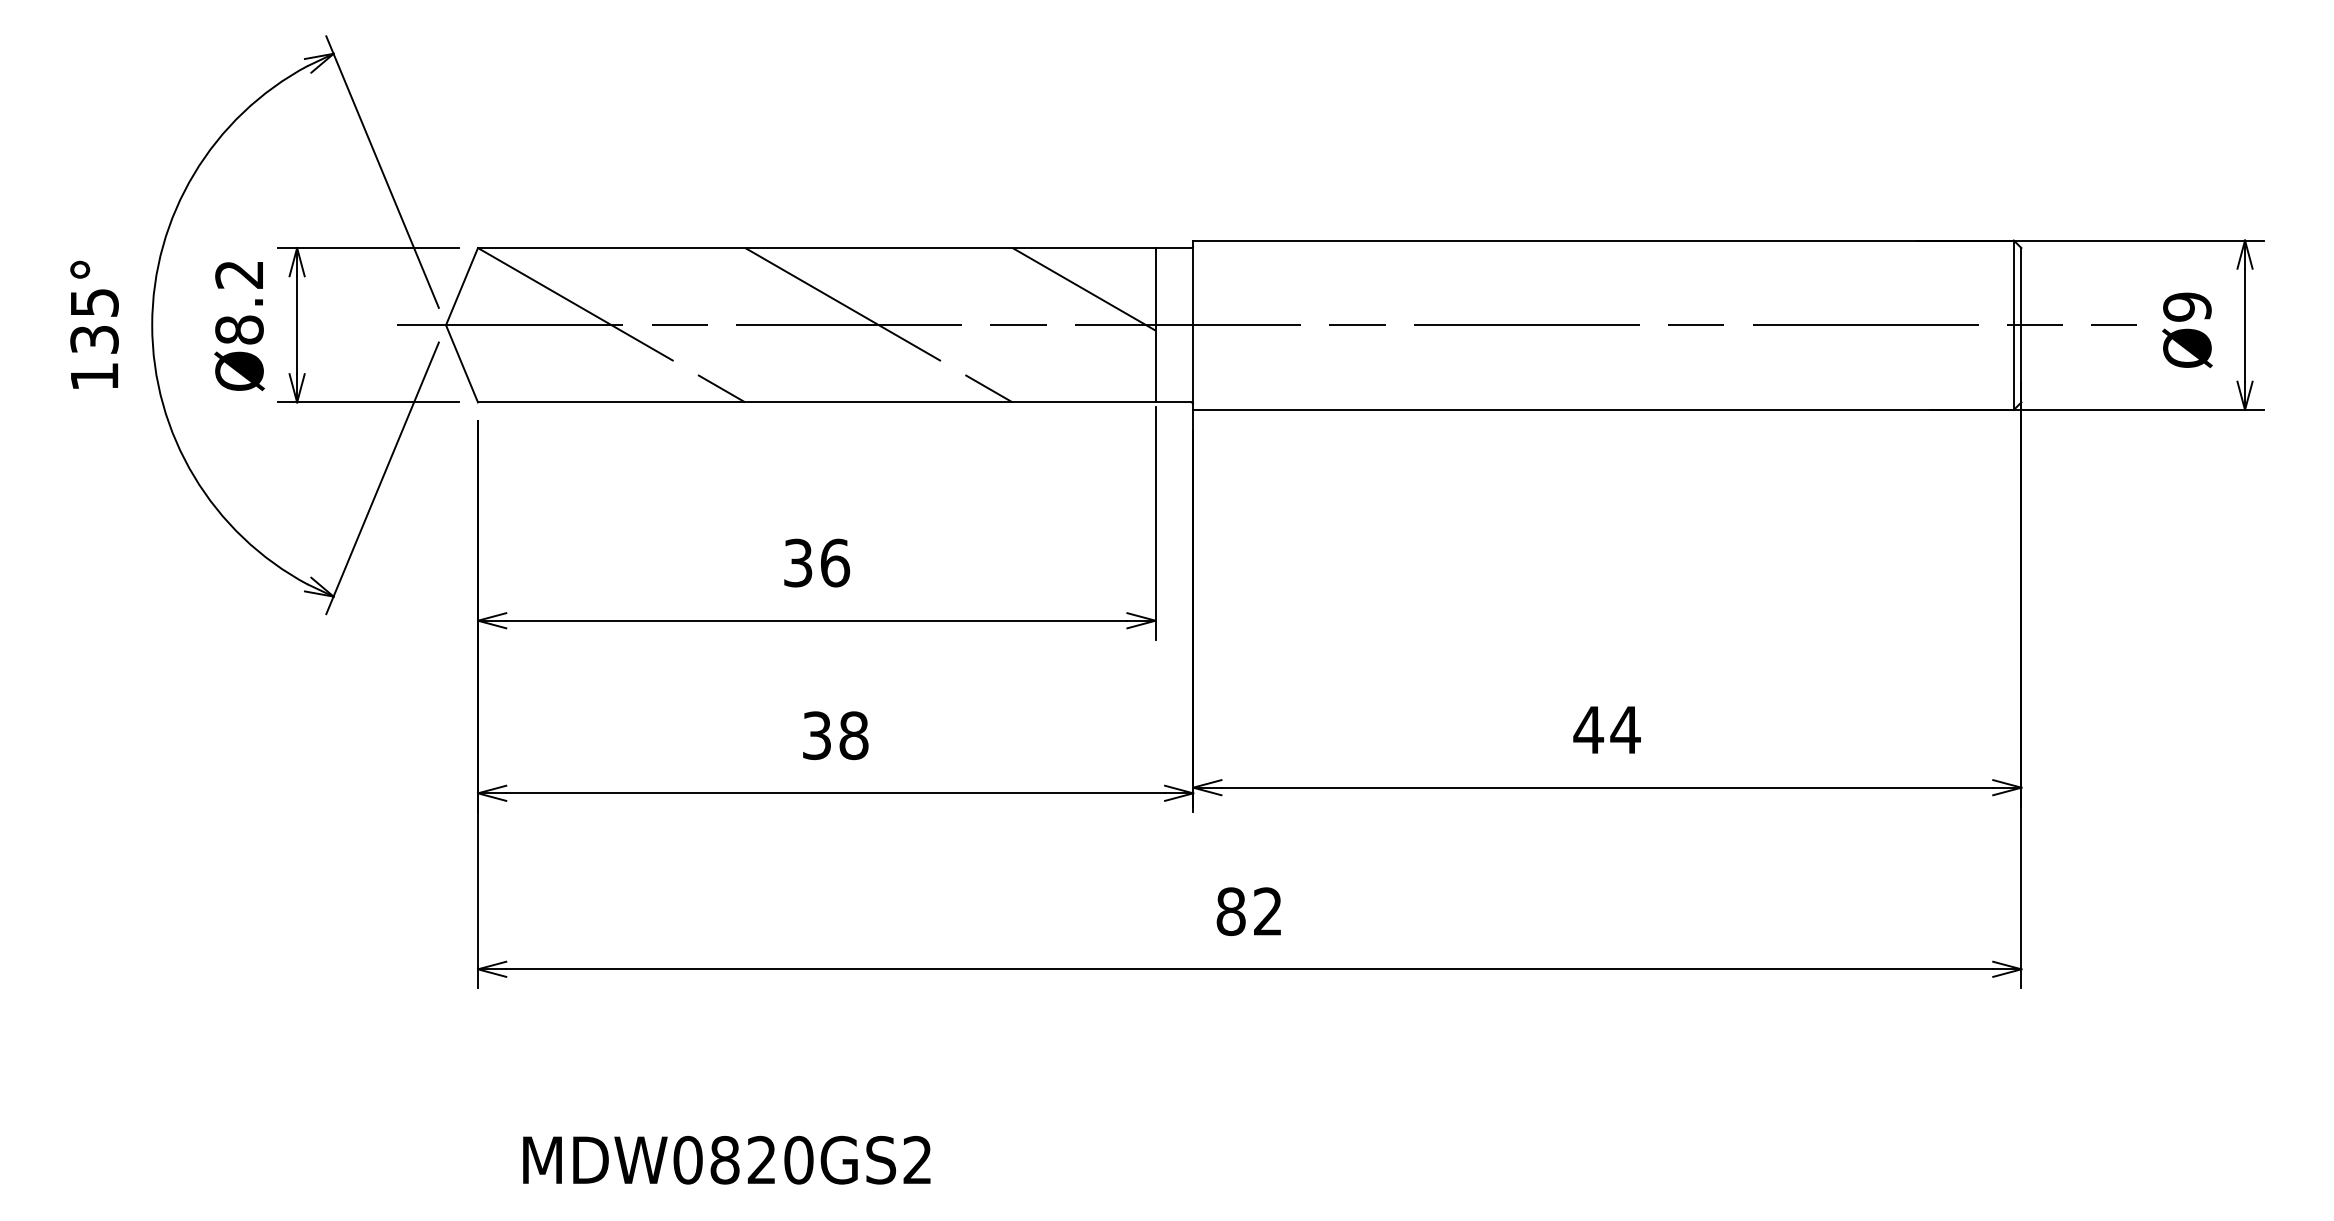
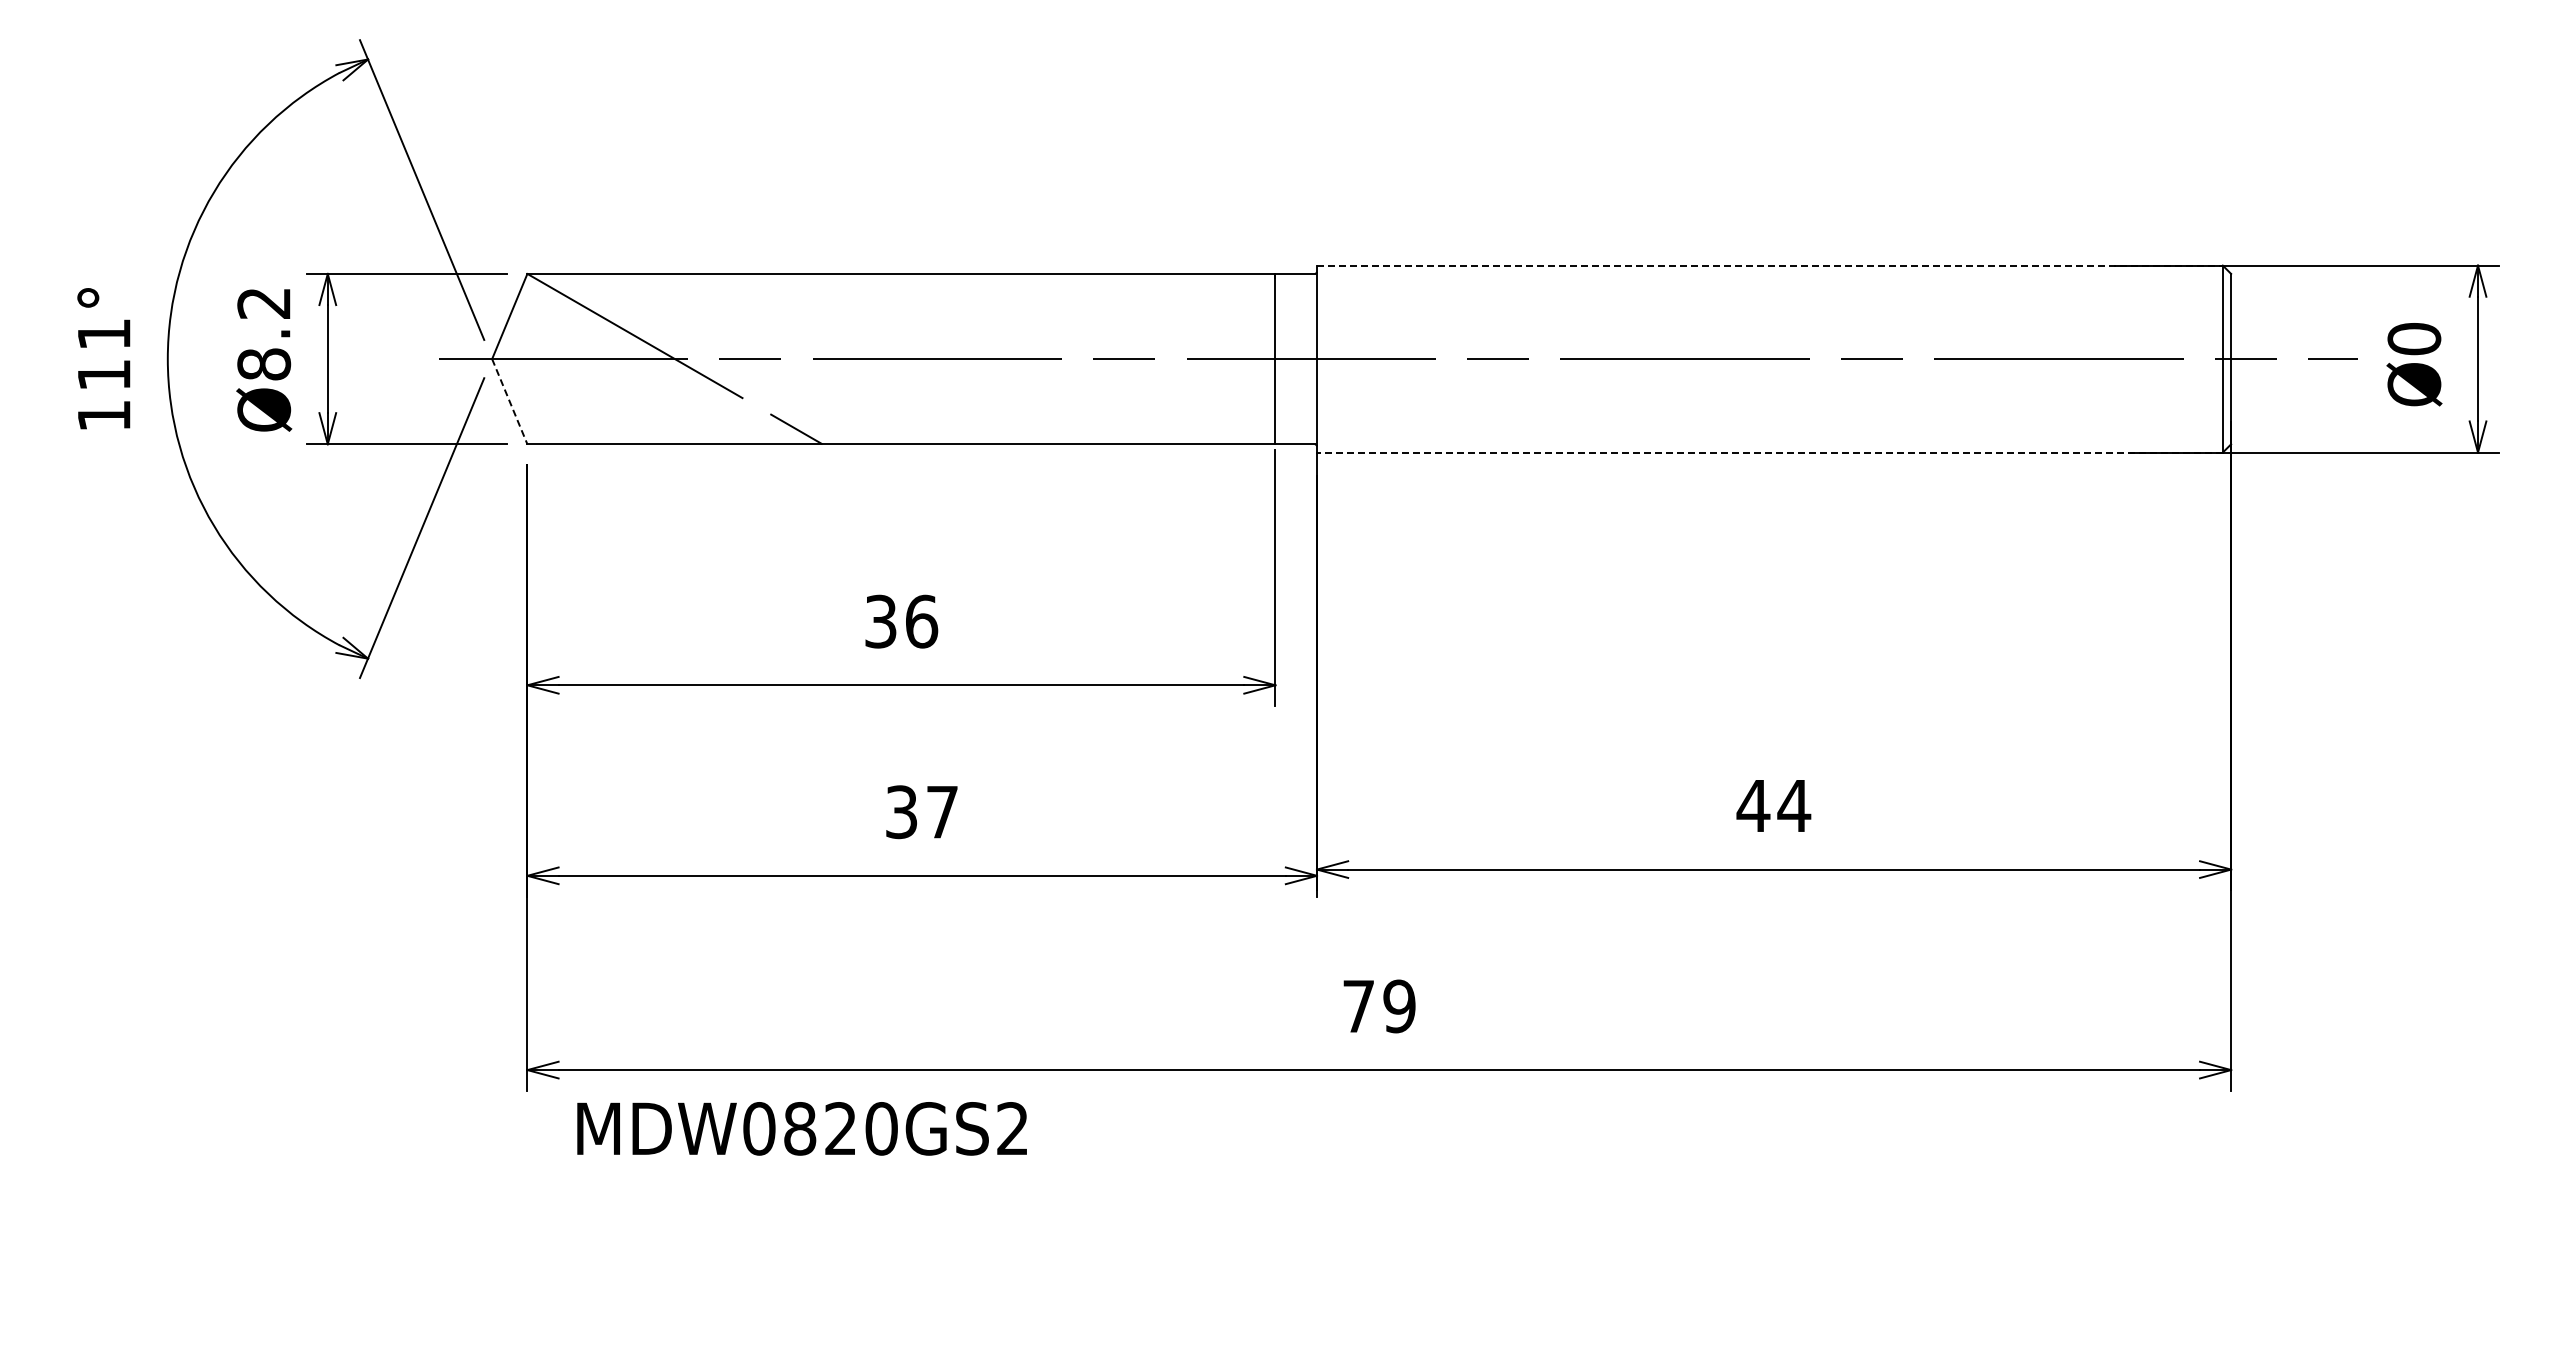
line: (1603, 240) -> (1769, 265), solid -> dashed
line: (1084, 289) -> (1196, 319), removed
text: (2187, 307) -> (2414, 339), Ø9 -> Ø0
text: (94, 321) -> (104, 354), 135° -> 111°
line: (878, 324) -> (969, 358), removed
line: (461, 364) -> (509, 402), solid -> dashed
line: (1603, 409) -> (1769, 452), solid -> dashed
text: (854, 735) -> (942, 812), 38 -> 37
text: (1249, 911) -> (1379, 1006), 82 -> 79
text: (726, 1159) -> (801, 1128), moved

